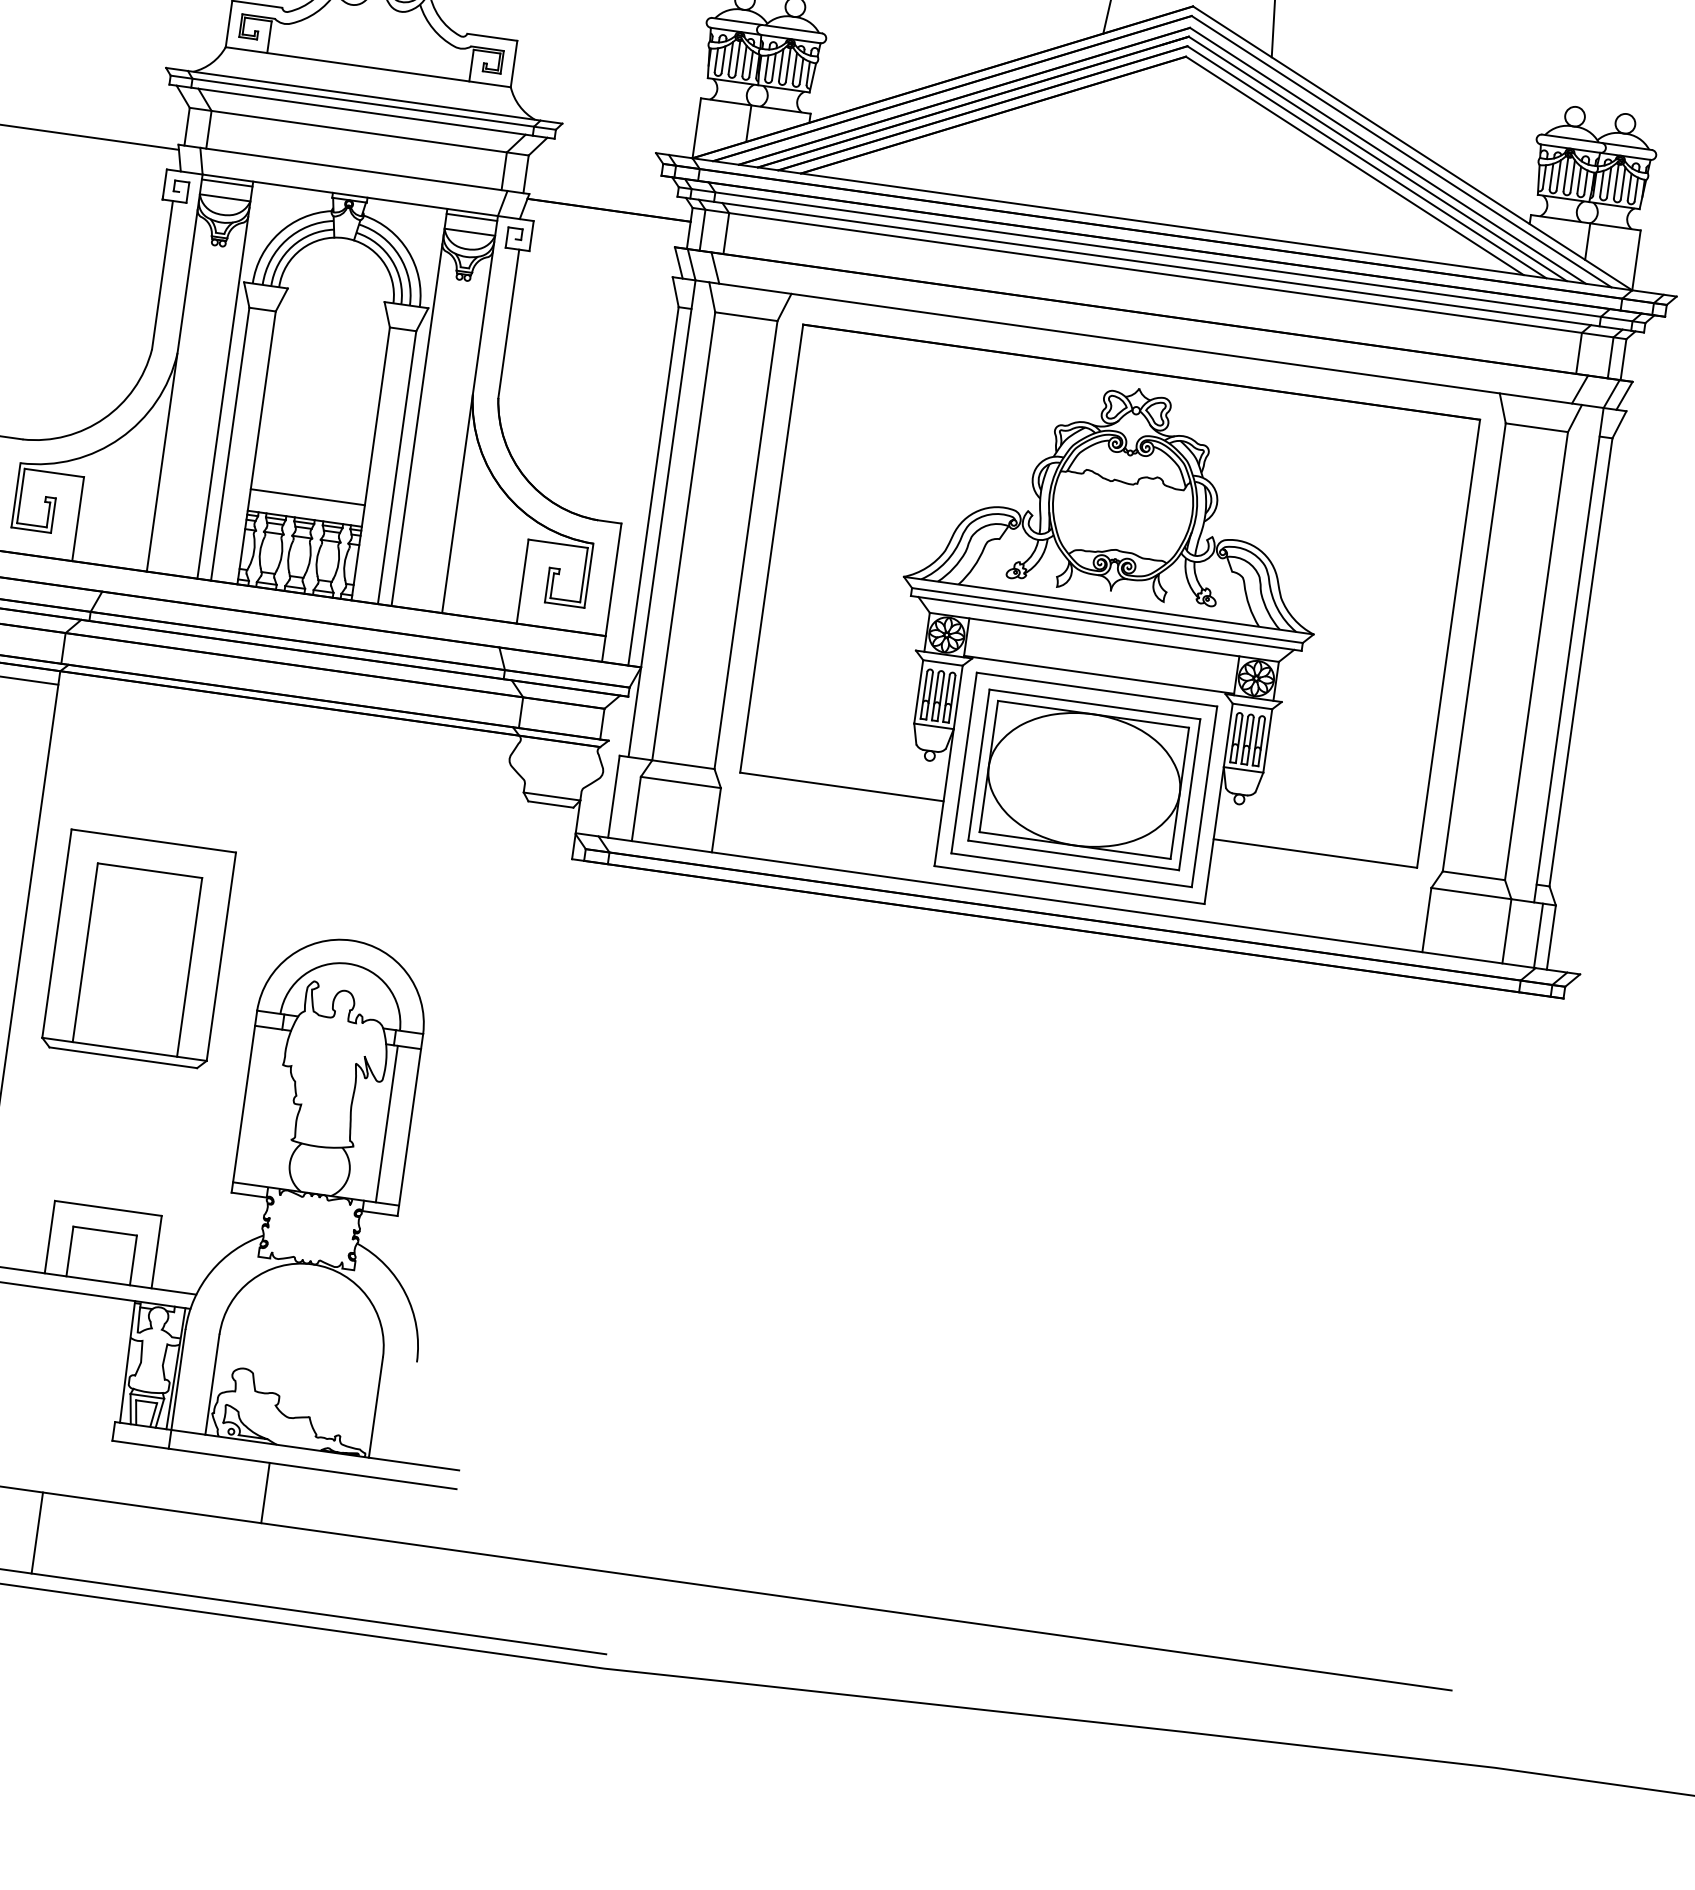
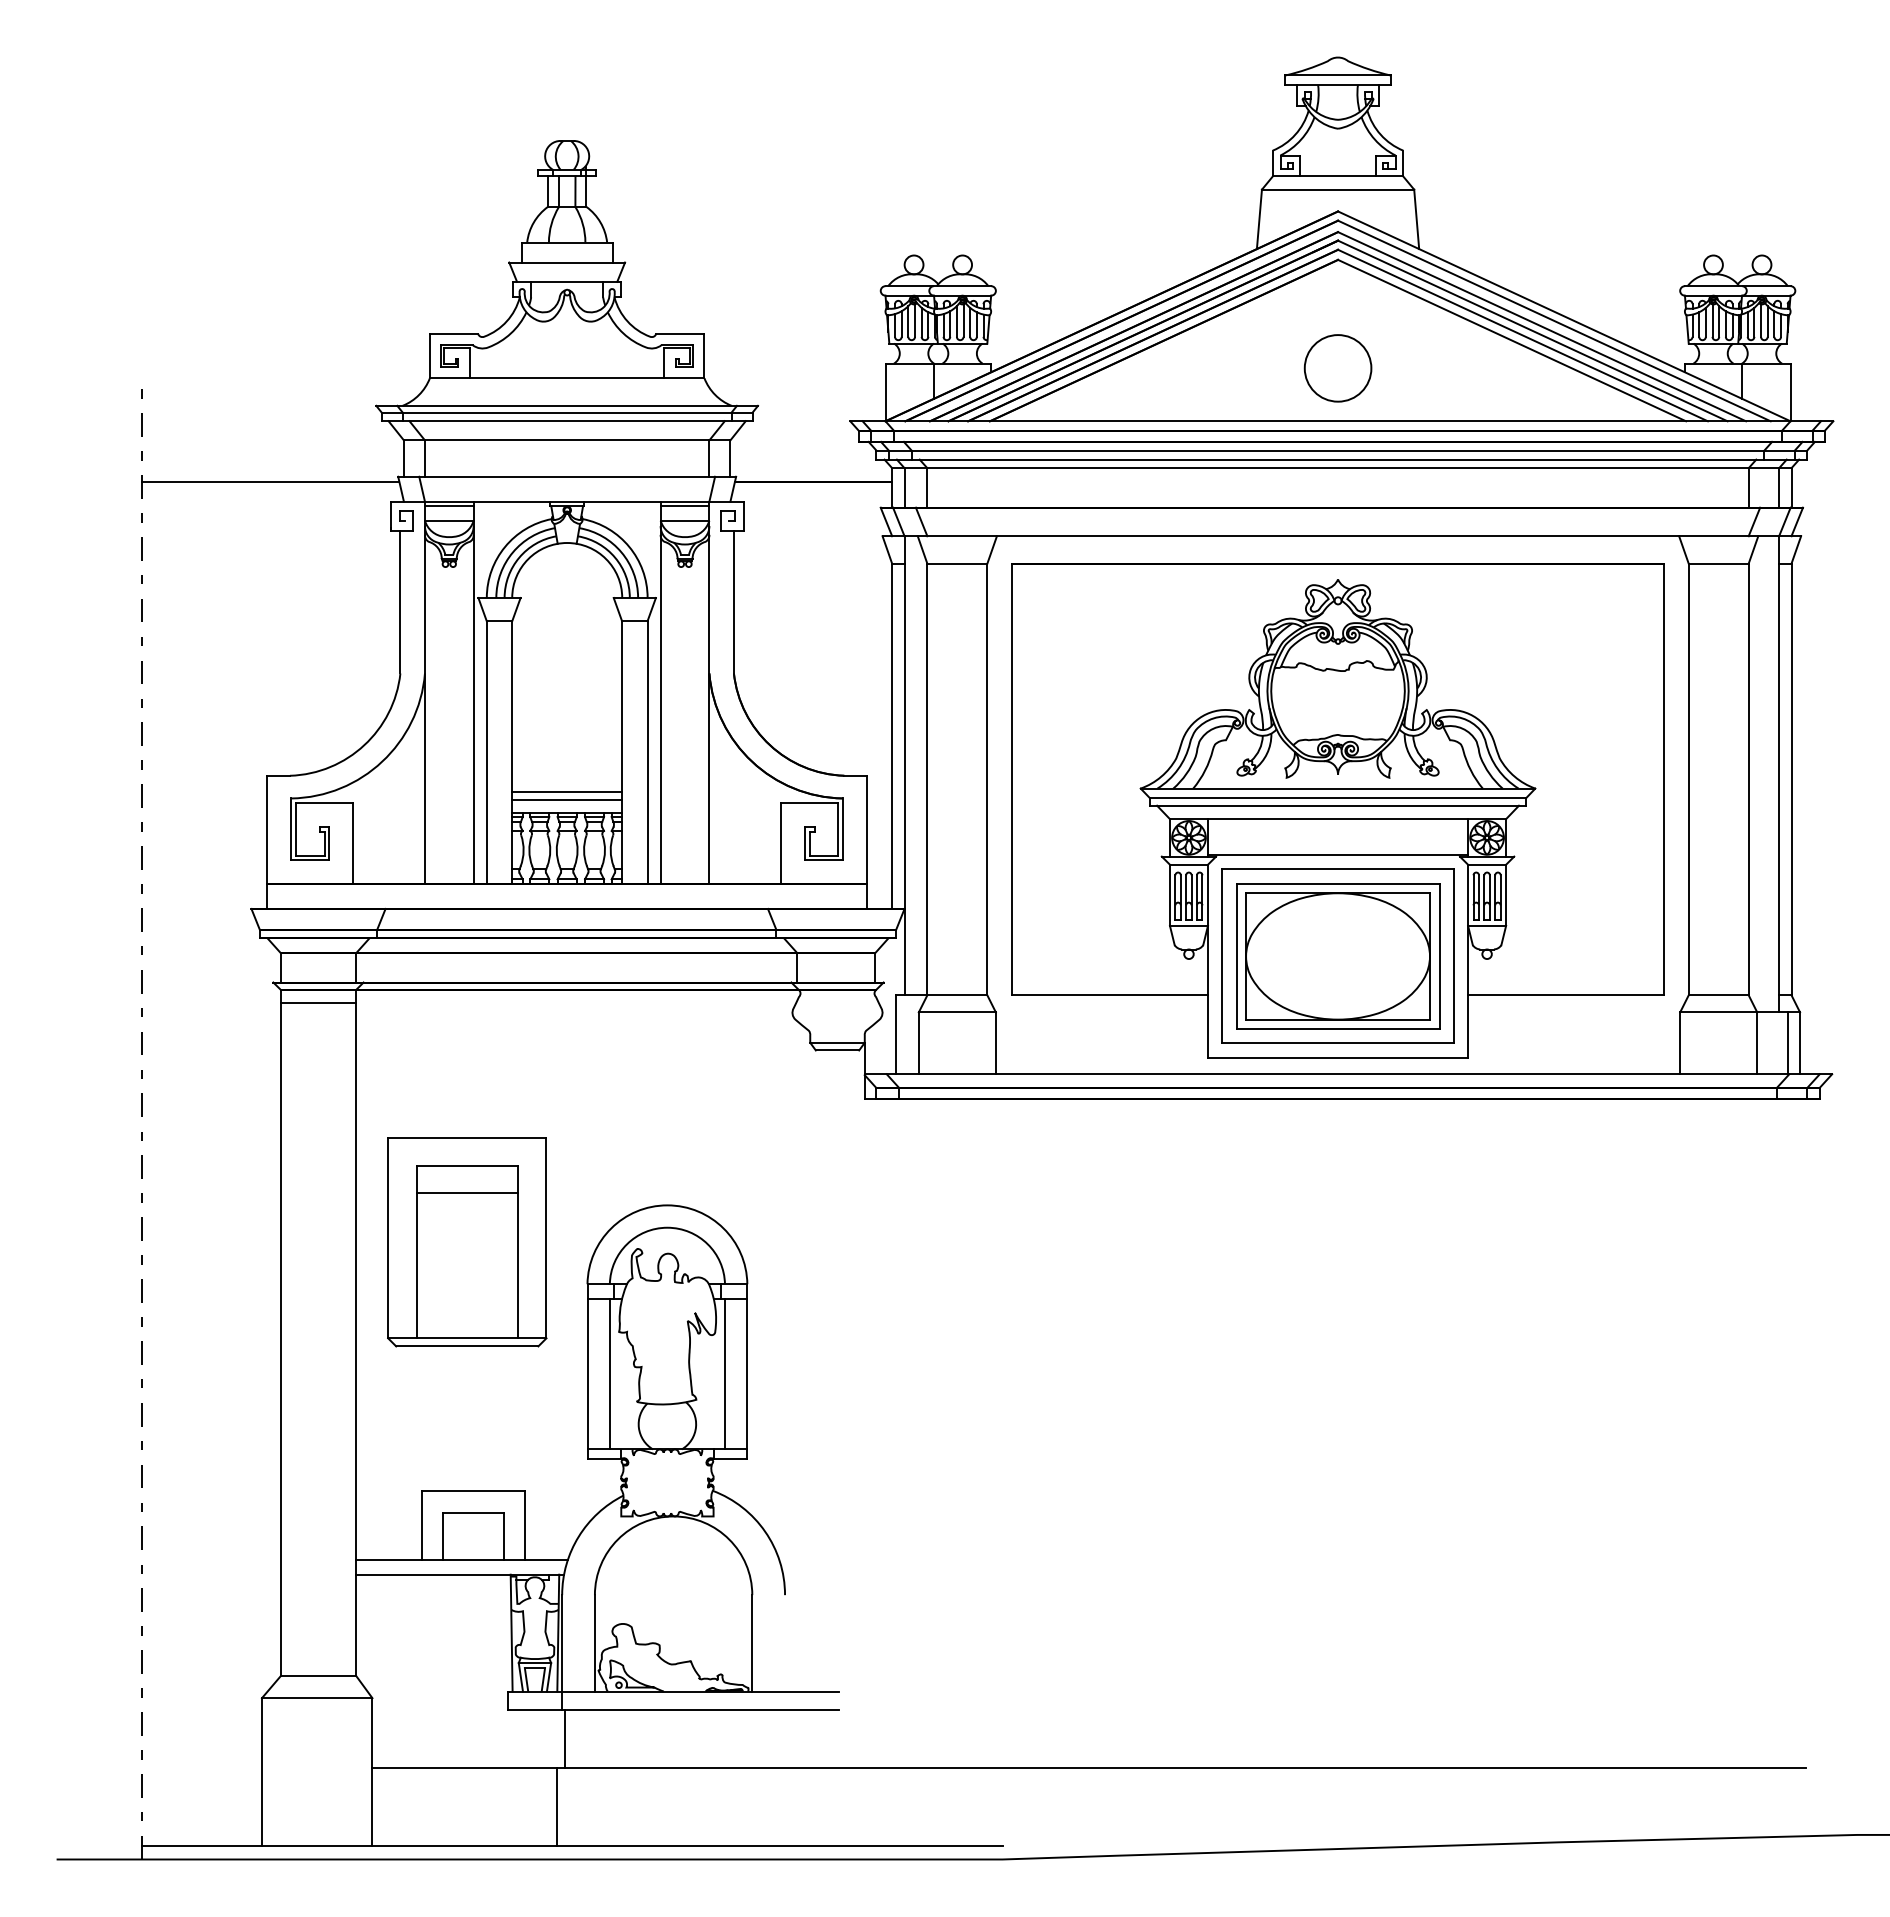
circle: (1169, 169) -> (1337, 368), added
line: (307, 505) -> (567, 800), added
line: (145, 899) -> (467, 1193), added
line: (267, 1106) -> (609, 1373), added
line: (265, 1492) -> (565, 1738), moved
line: (37, 1532) -> (557, 1806), moved

